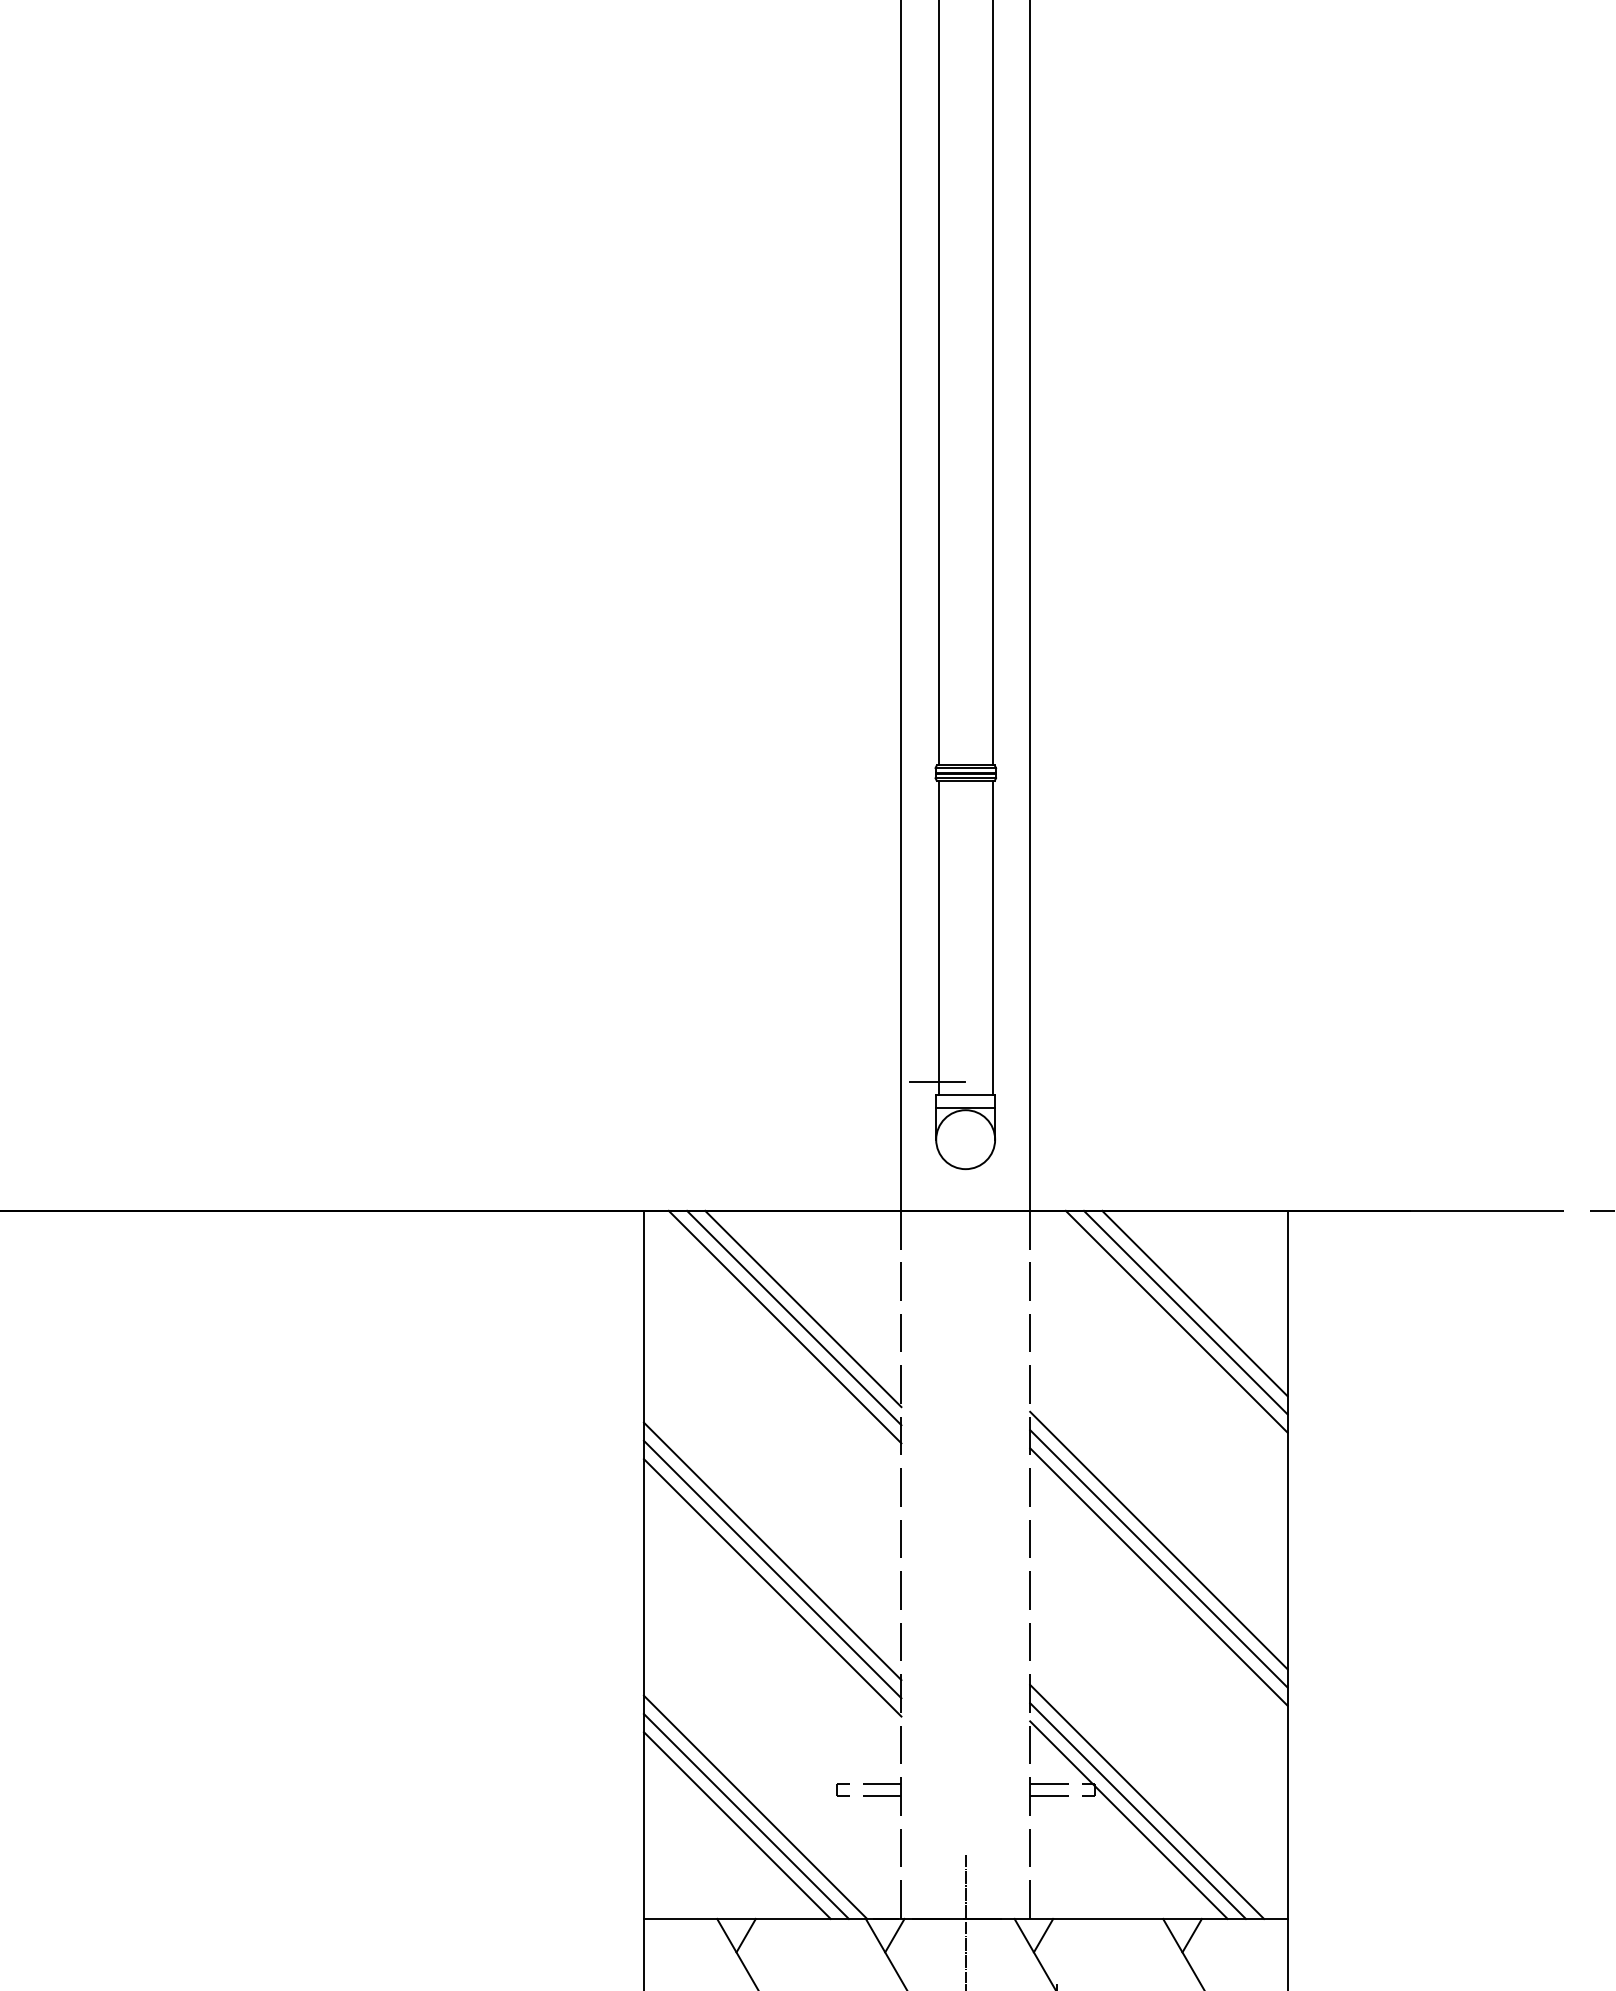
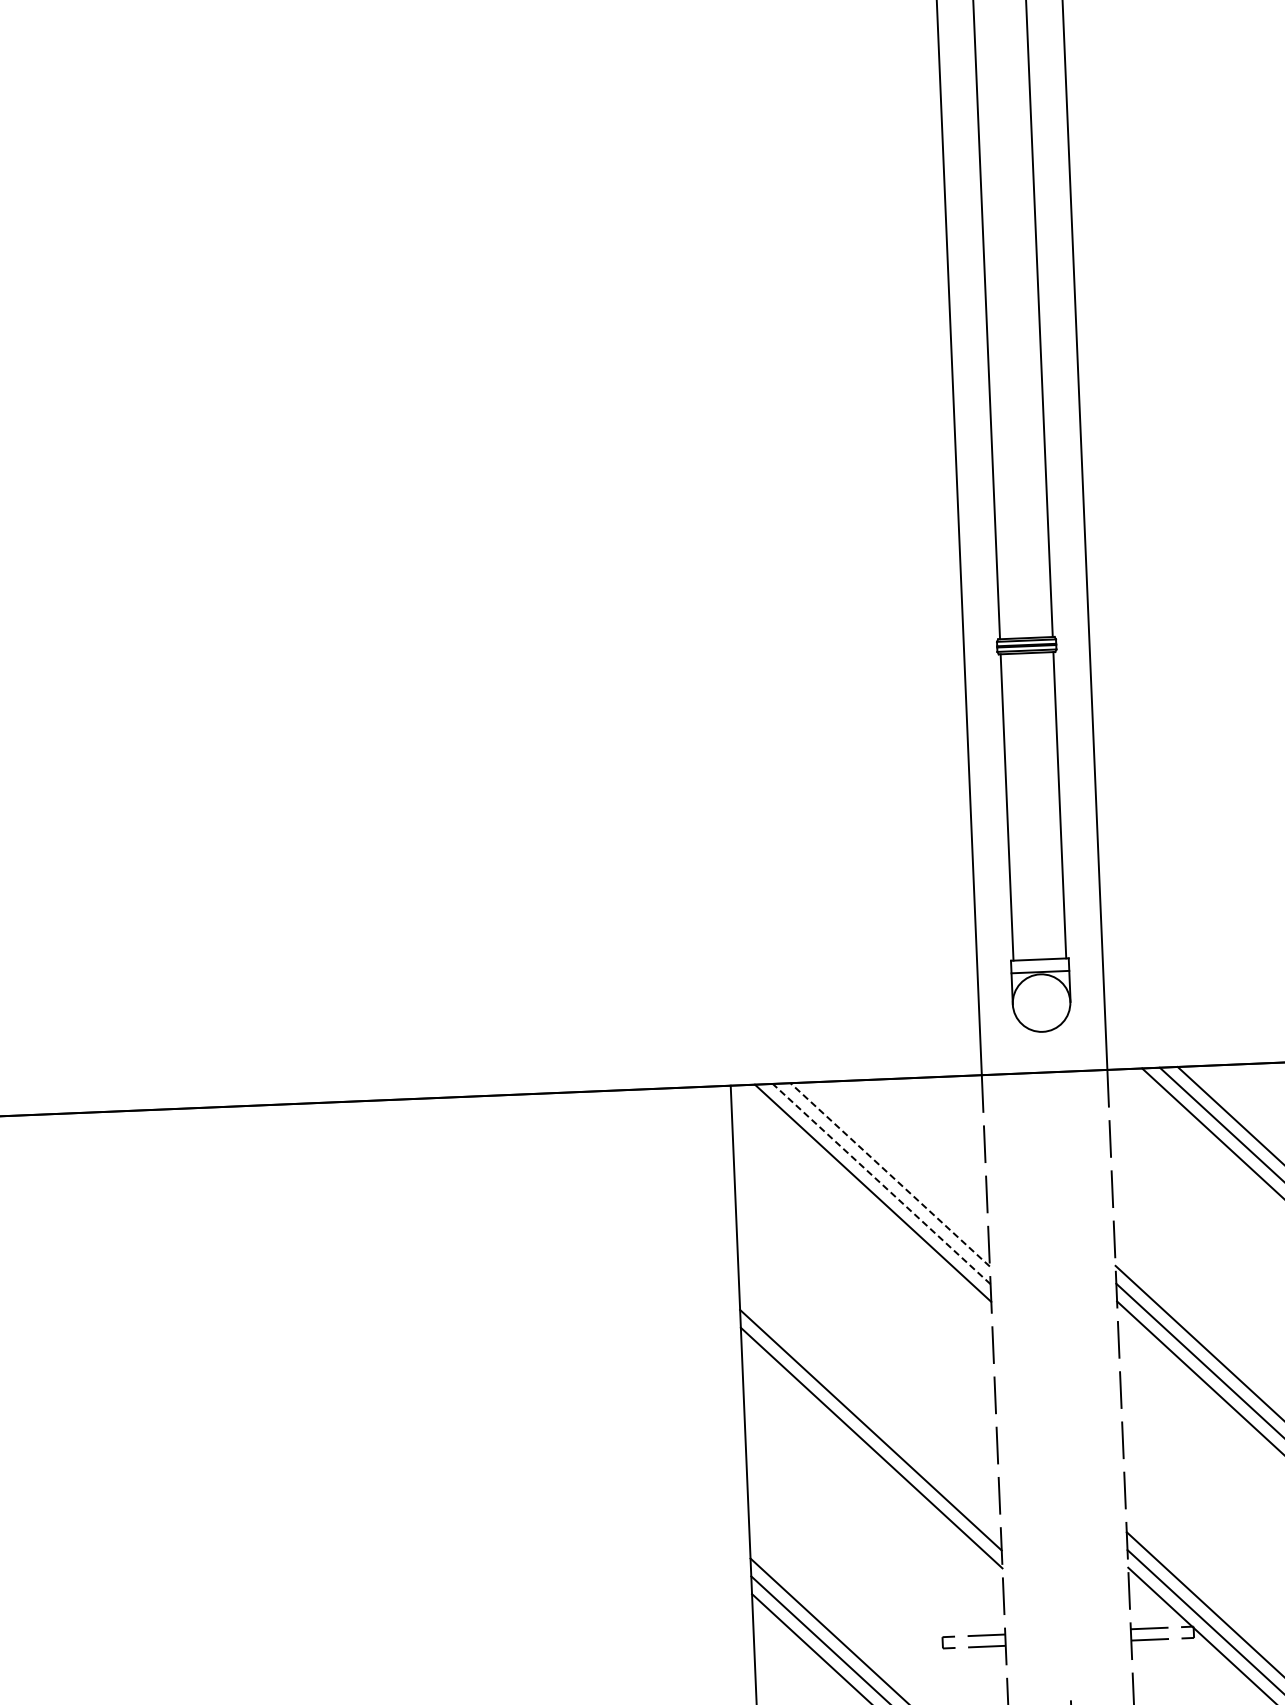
line: (937, 1082) -> (1011, 948), removed
line: (803, 1308) -> (890, 1174), solid -> dashed
line: (794, 1318) -> (881, 1184), solid -> dashed
line: (772, 1551) -> (870, 1412), removed

